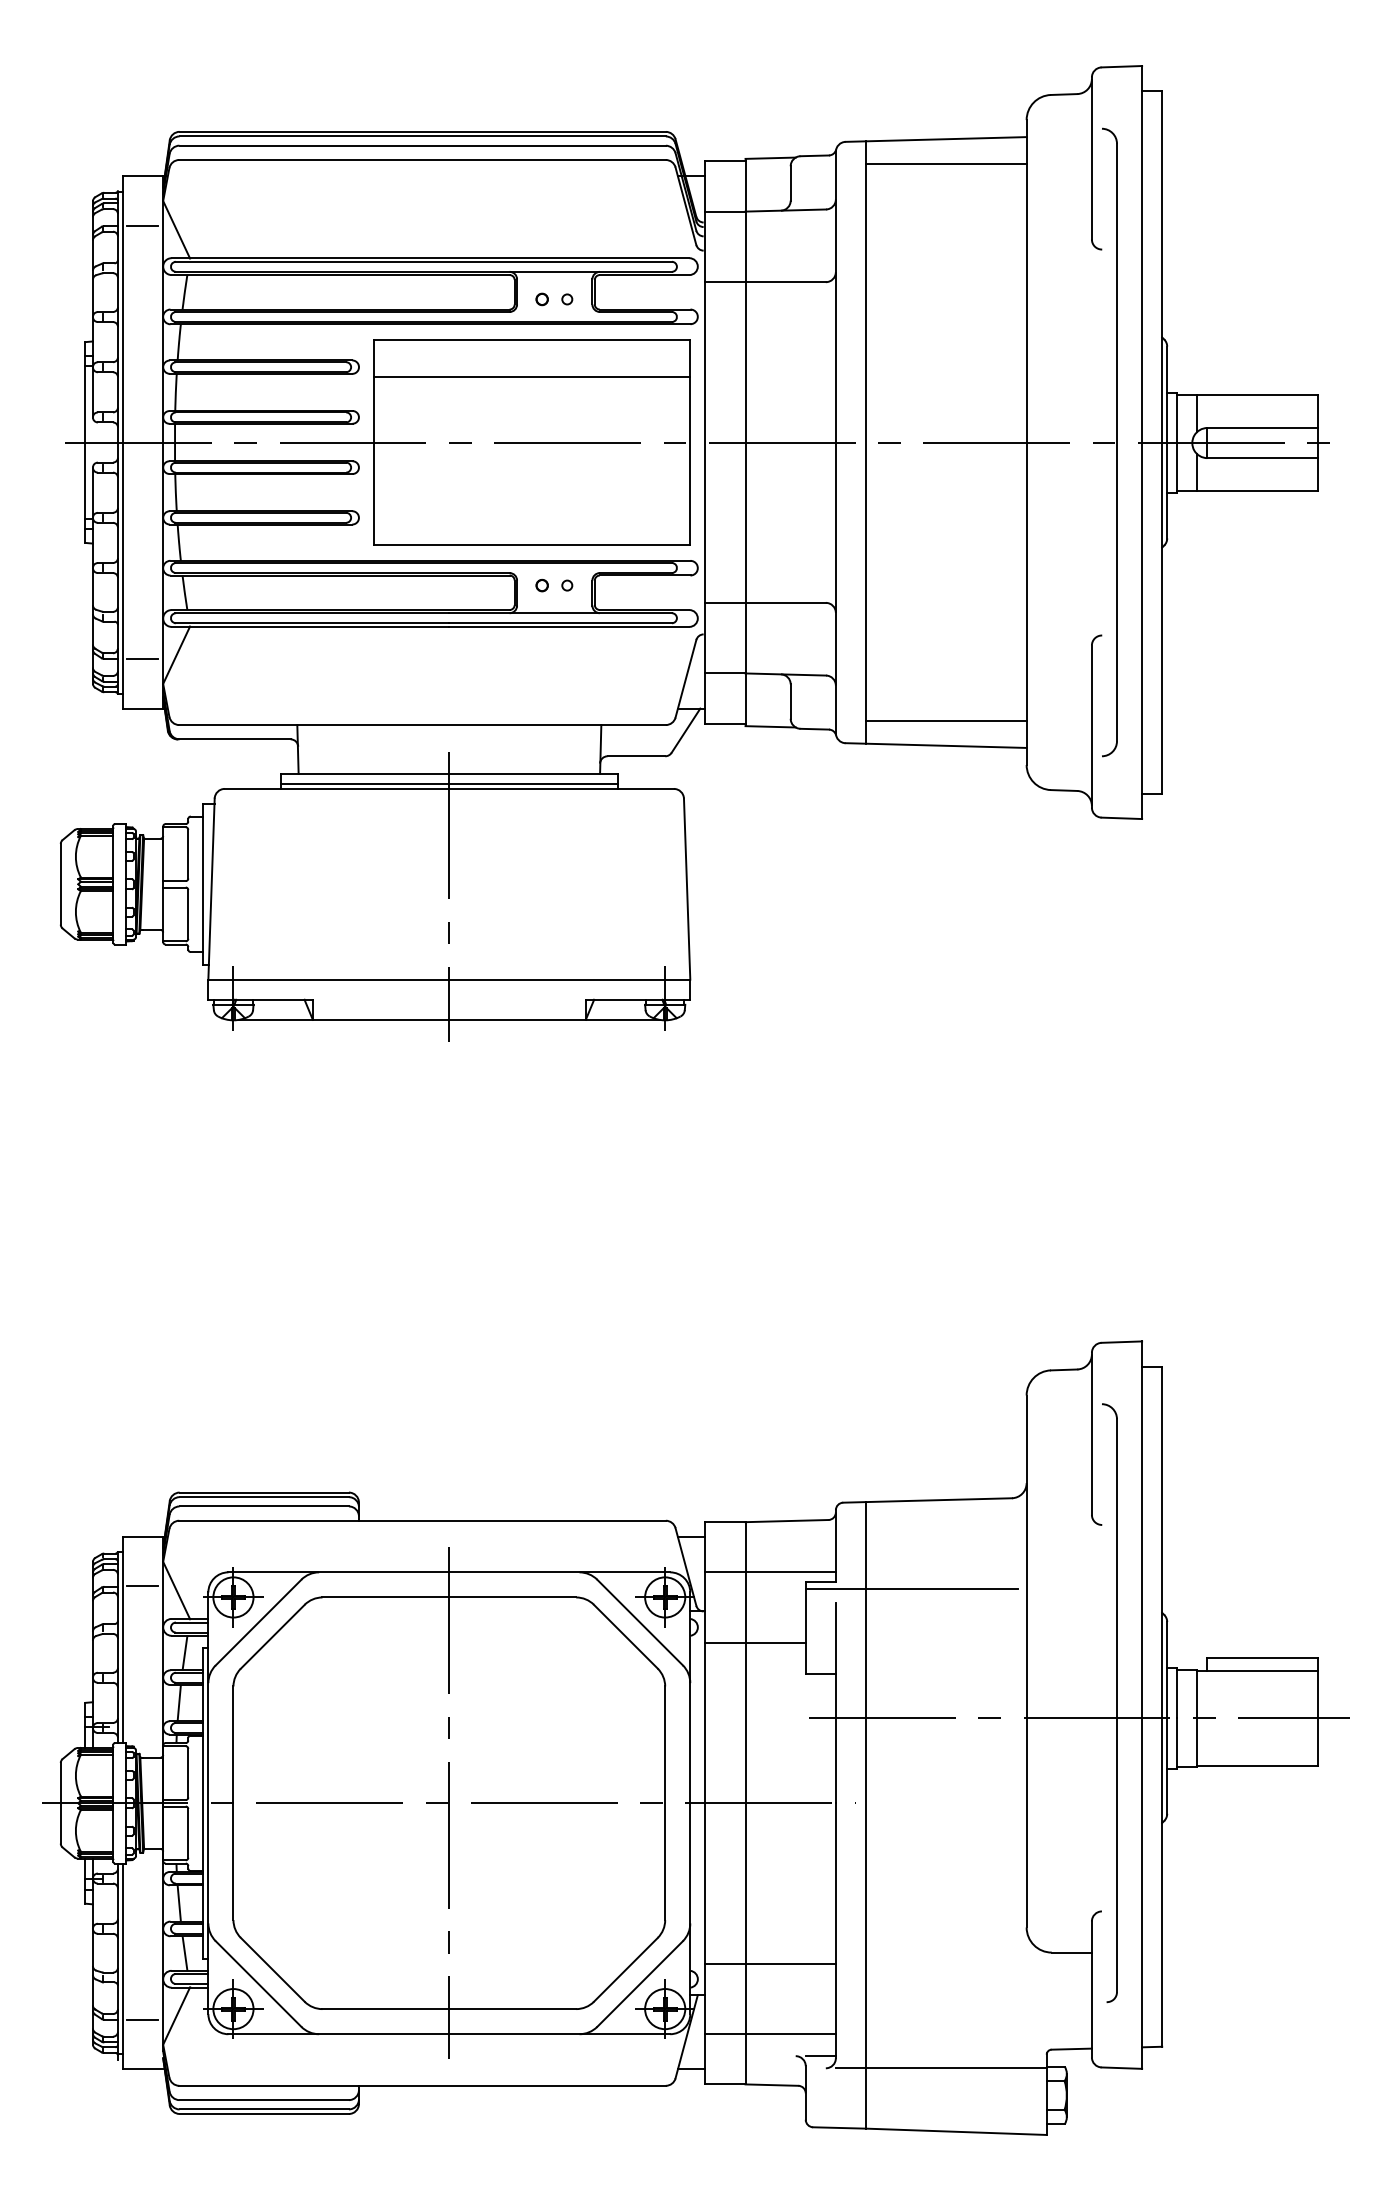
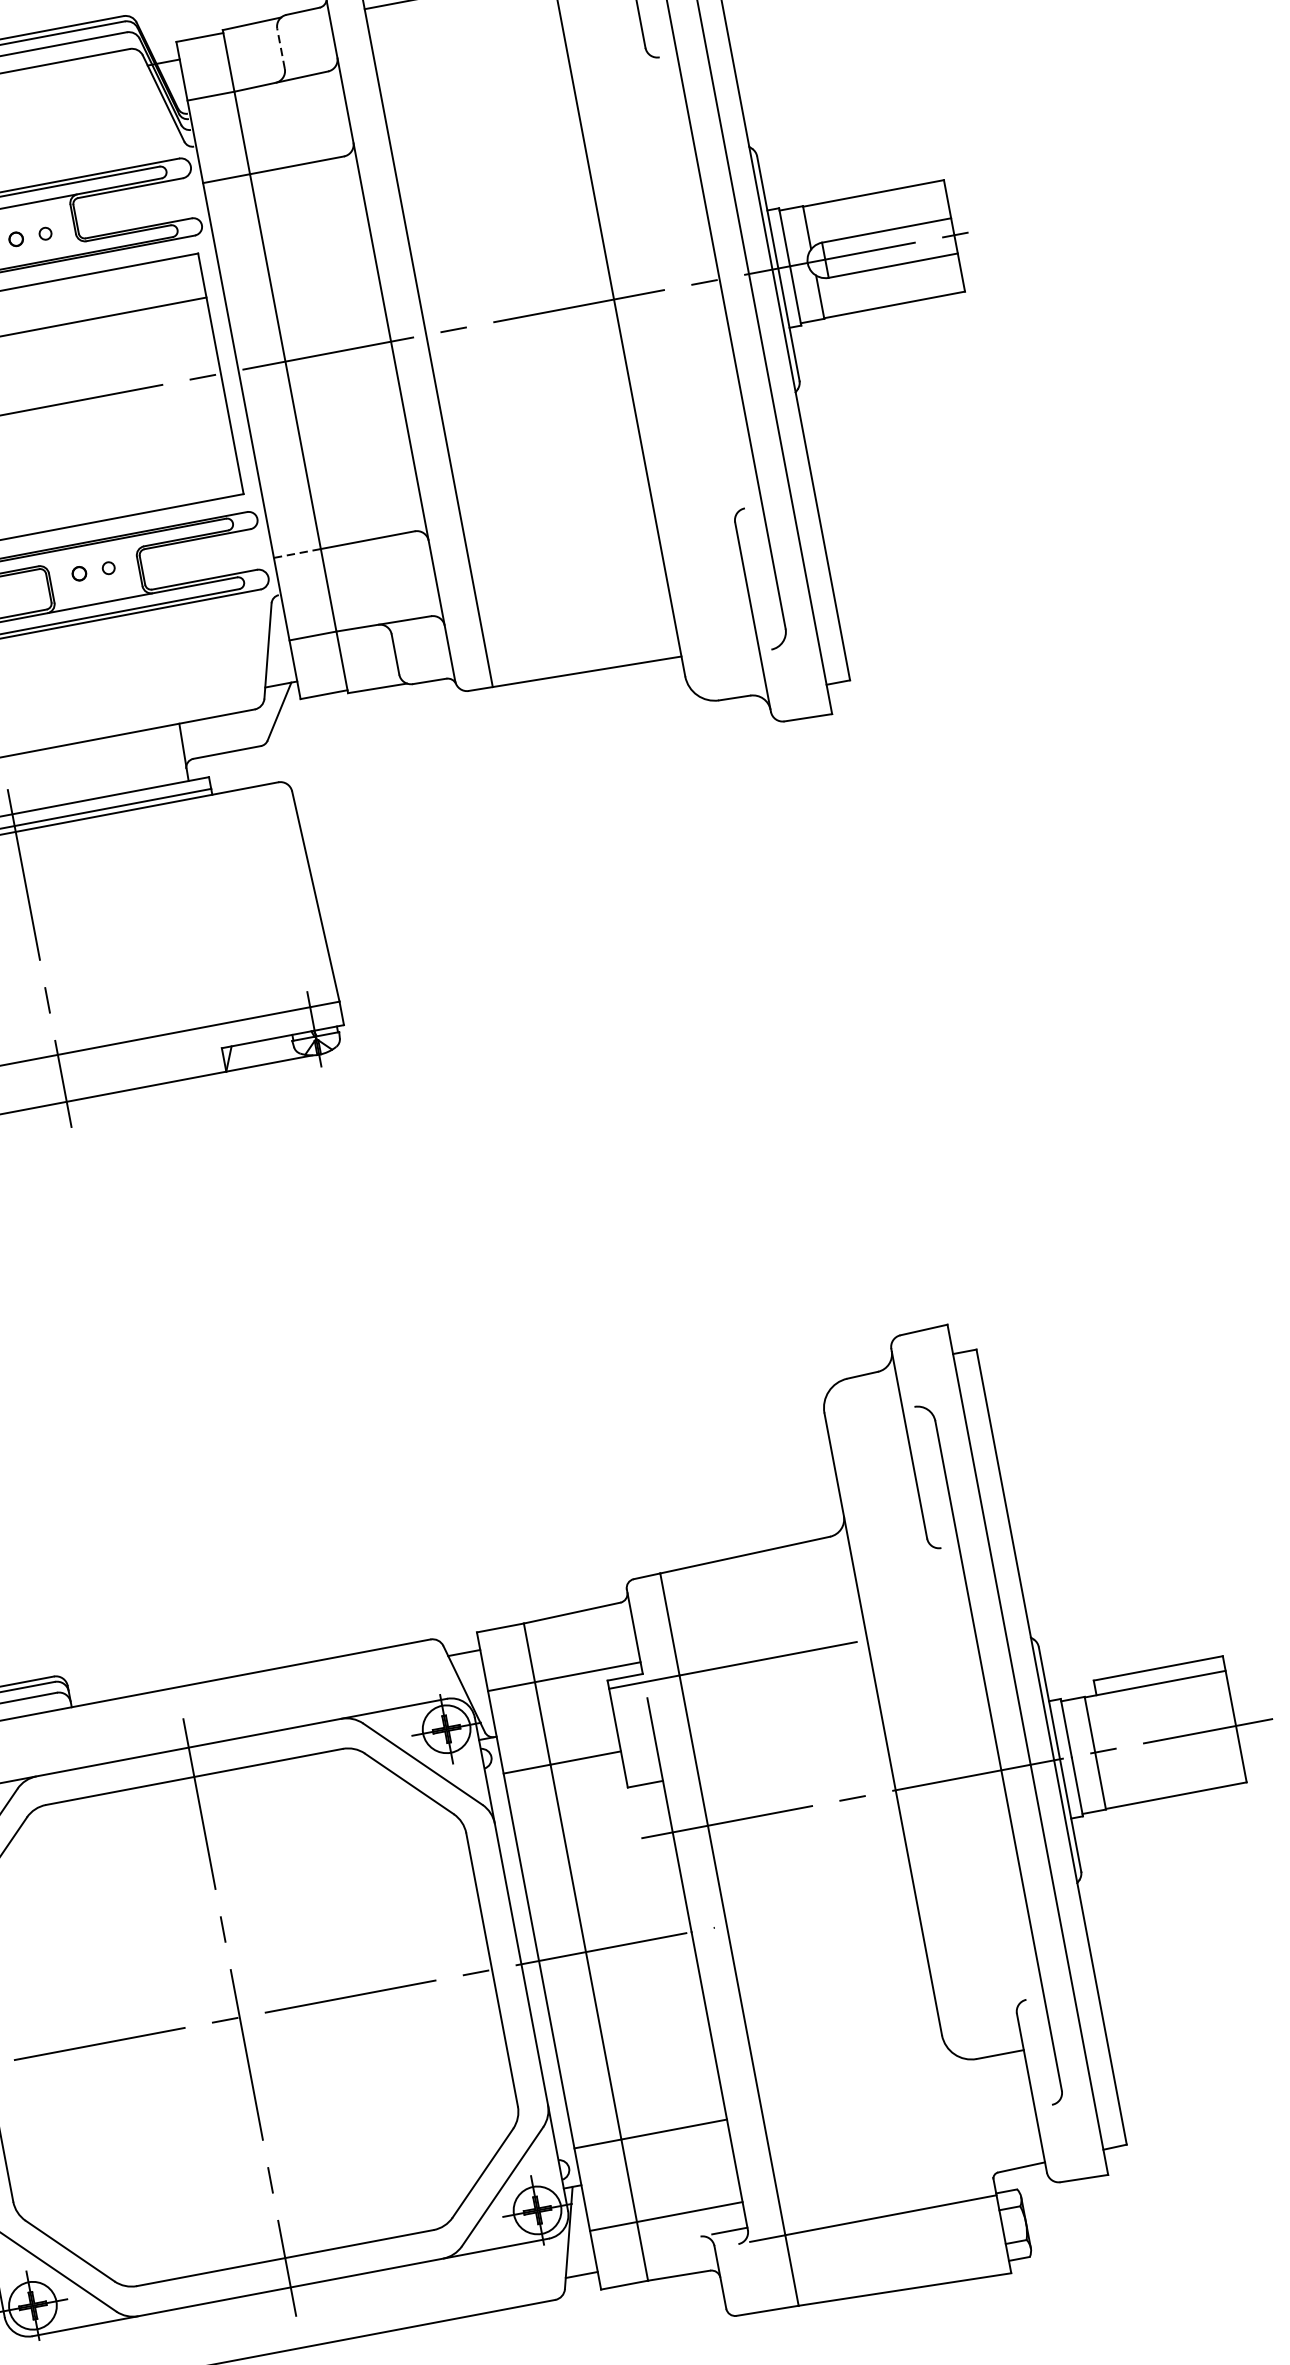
line: (790, 182) -> (280, 47), solid -> dashed
line: (725, 602) -> (297, 553), solid -> dashed
line: (946, 721) -> (581, 643), removed

